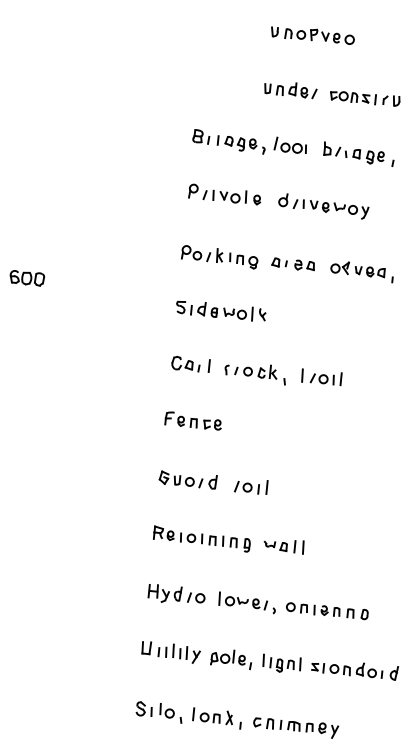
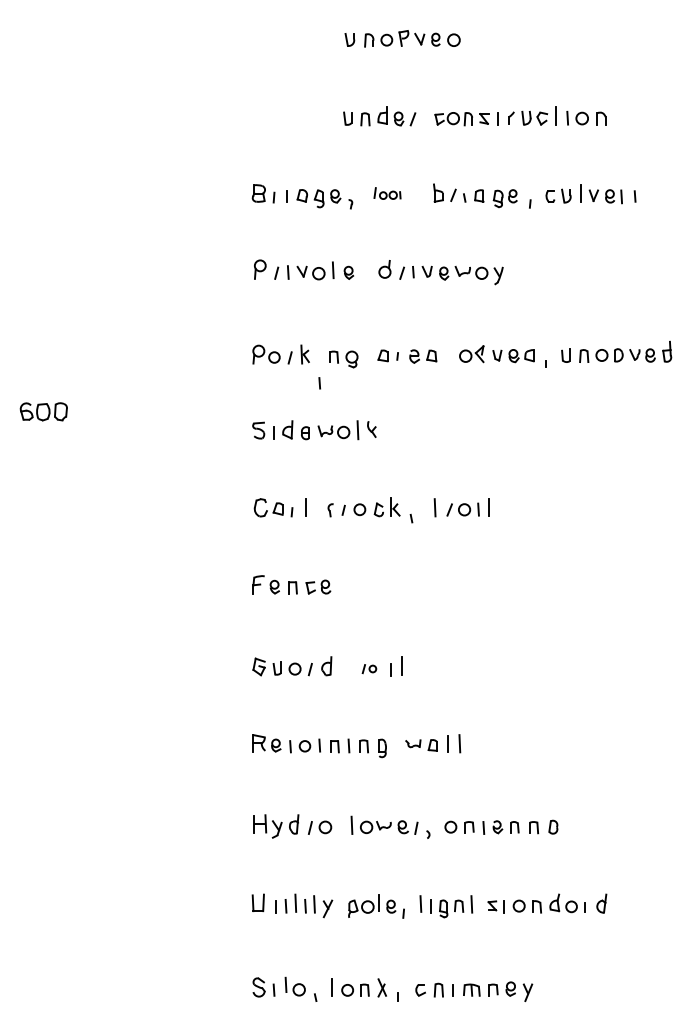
part: (290, 145) -> (387, 193), size x0.6
line: (230, 257) -> (319, 383), moved
part: (243, 486) -> (369, 668), size x0.6

